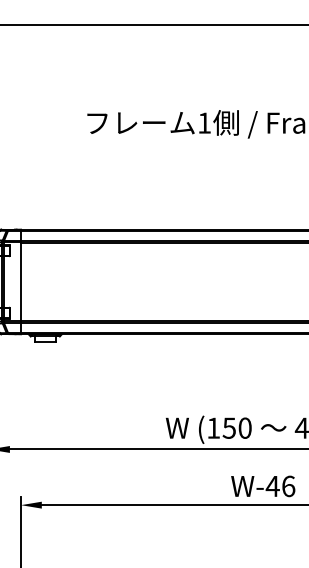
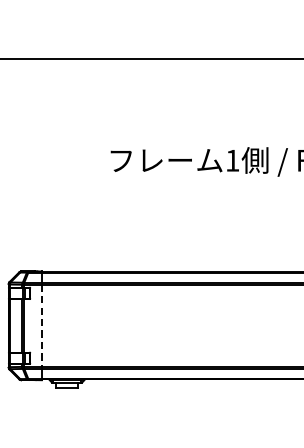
line: (21, 281) -> (42, 325), solid -> dashed

